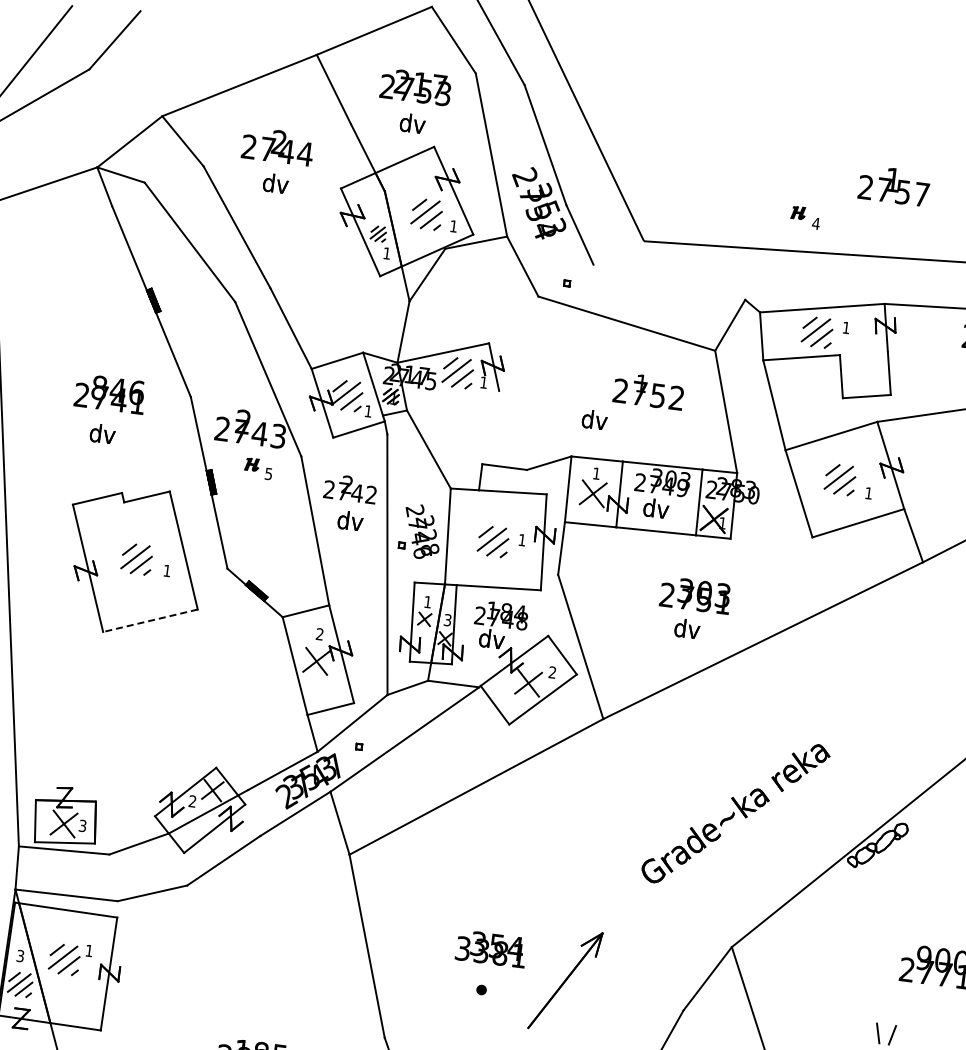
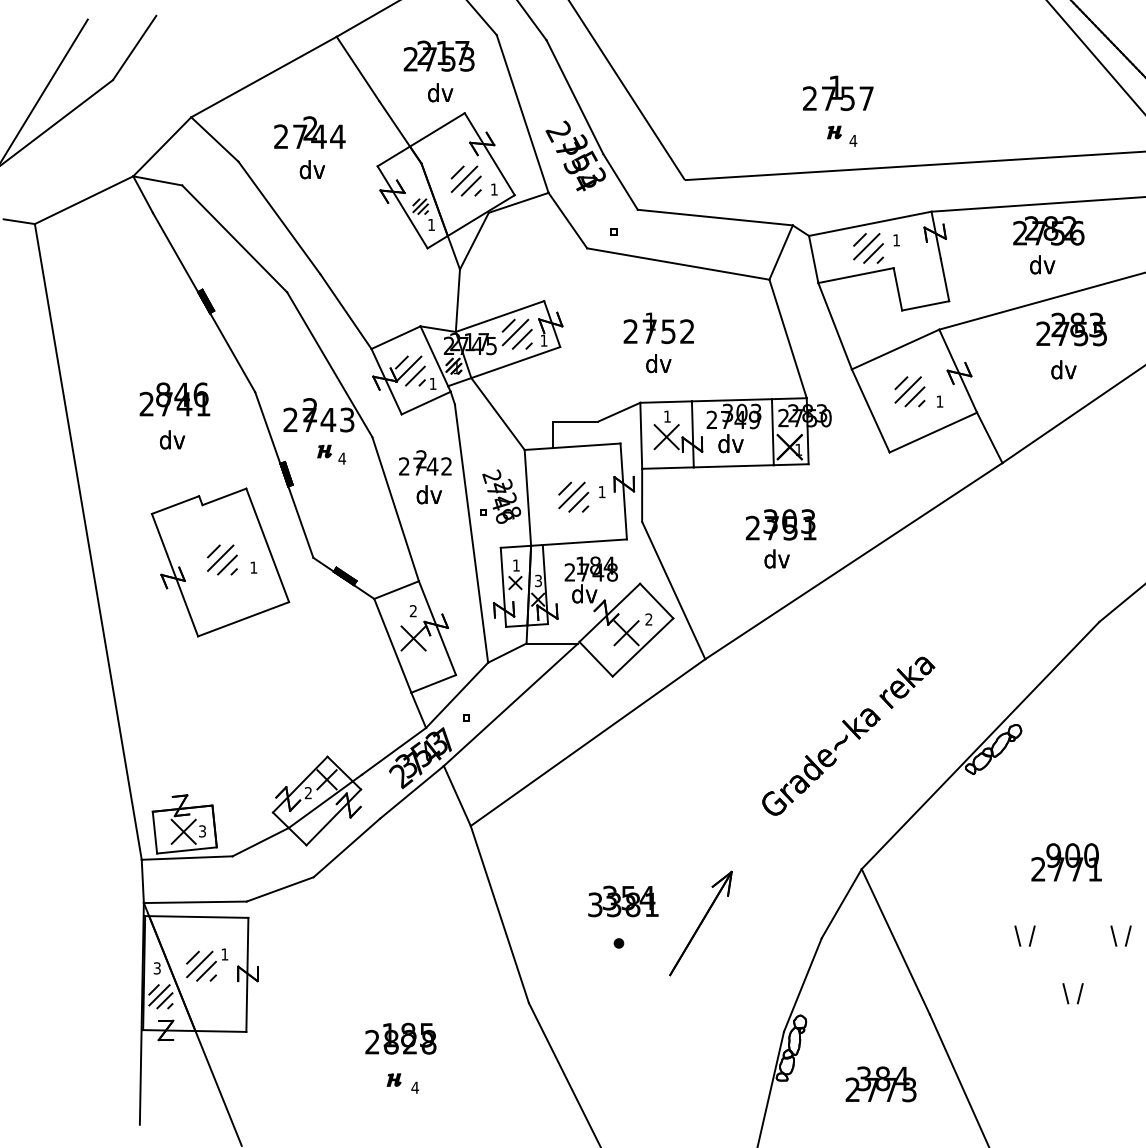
text: (894, 185) -> (838, 92), moved
line: (668, 282) -> (714, 217), added
text: (648, 390) -> (658, 327), moved
line: (452, 400) -> (515, 362), added
text: (269, 473) -> (342, 458), 5 -> 4
line: (150, 620) -> (243, 619), dashed -> solid

